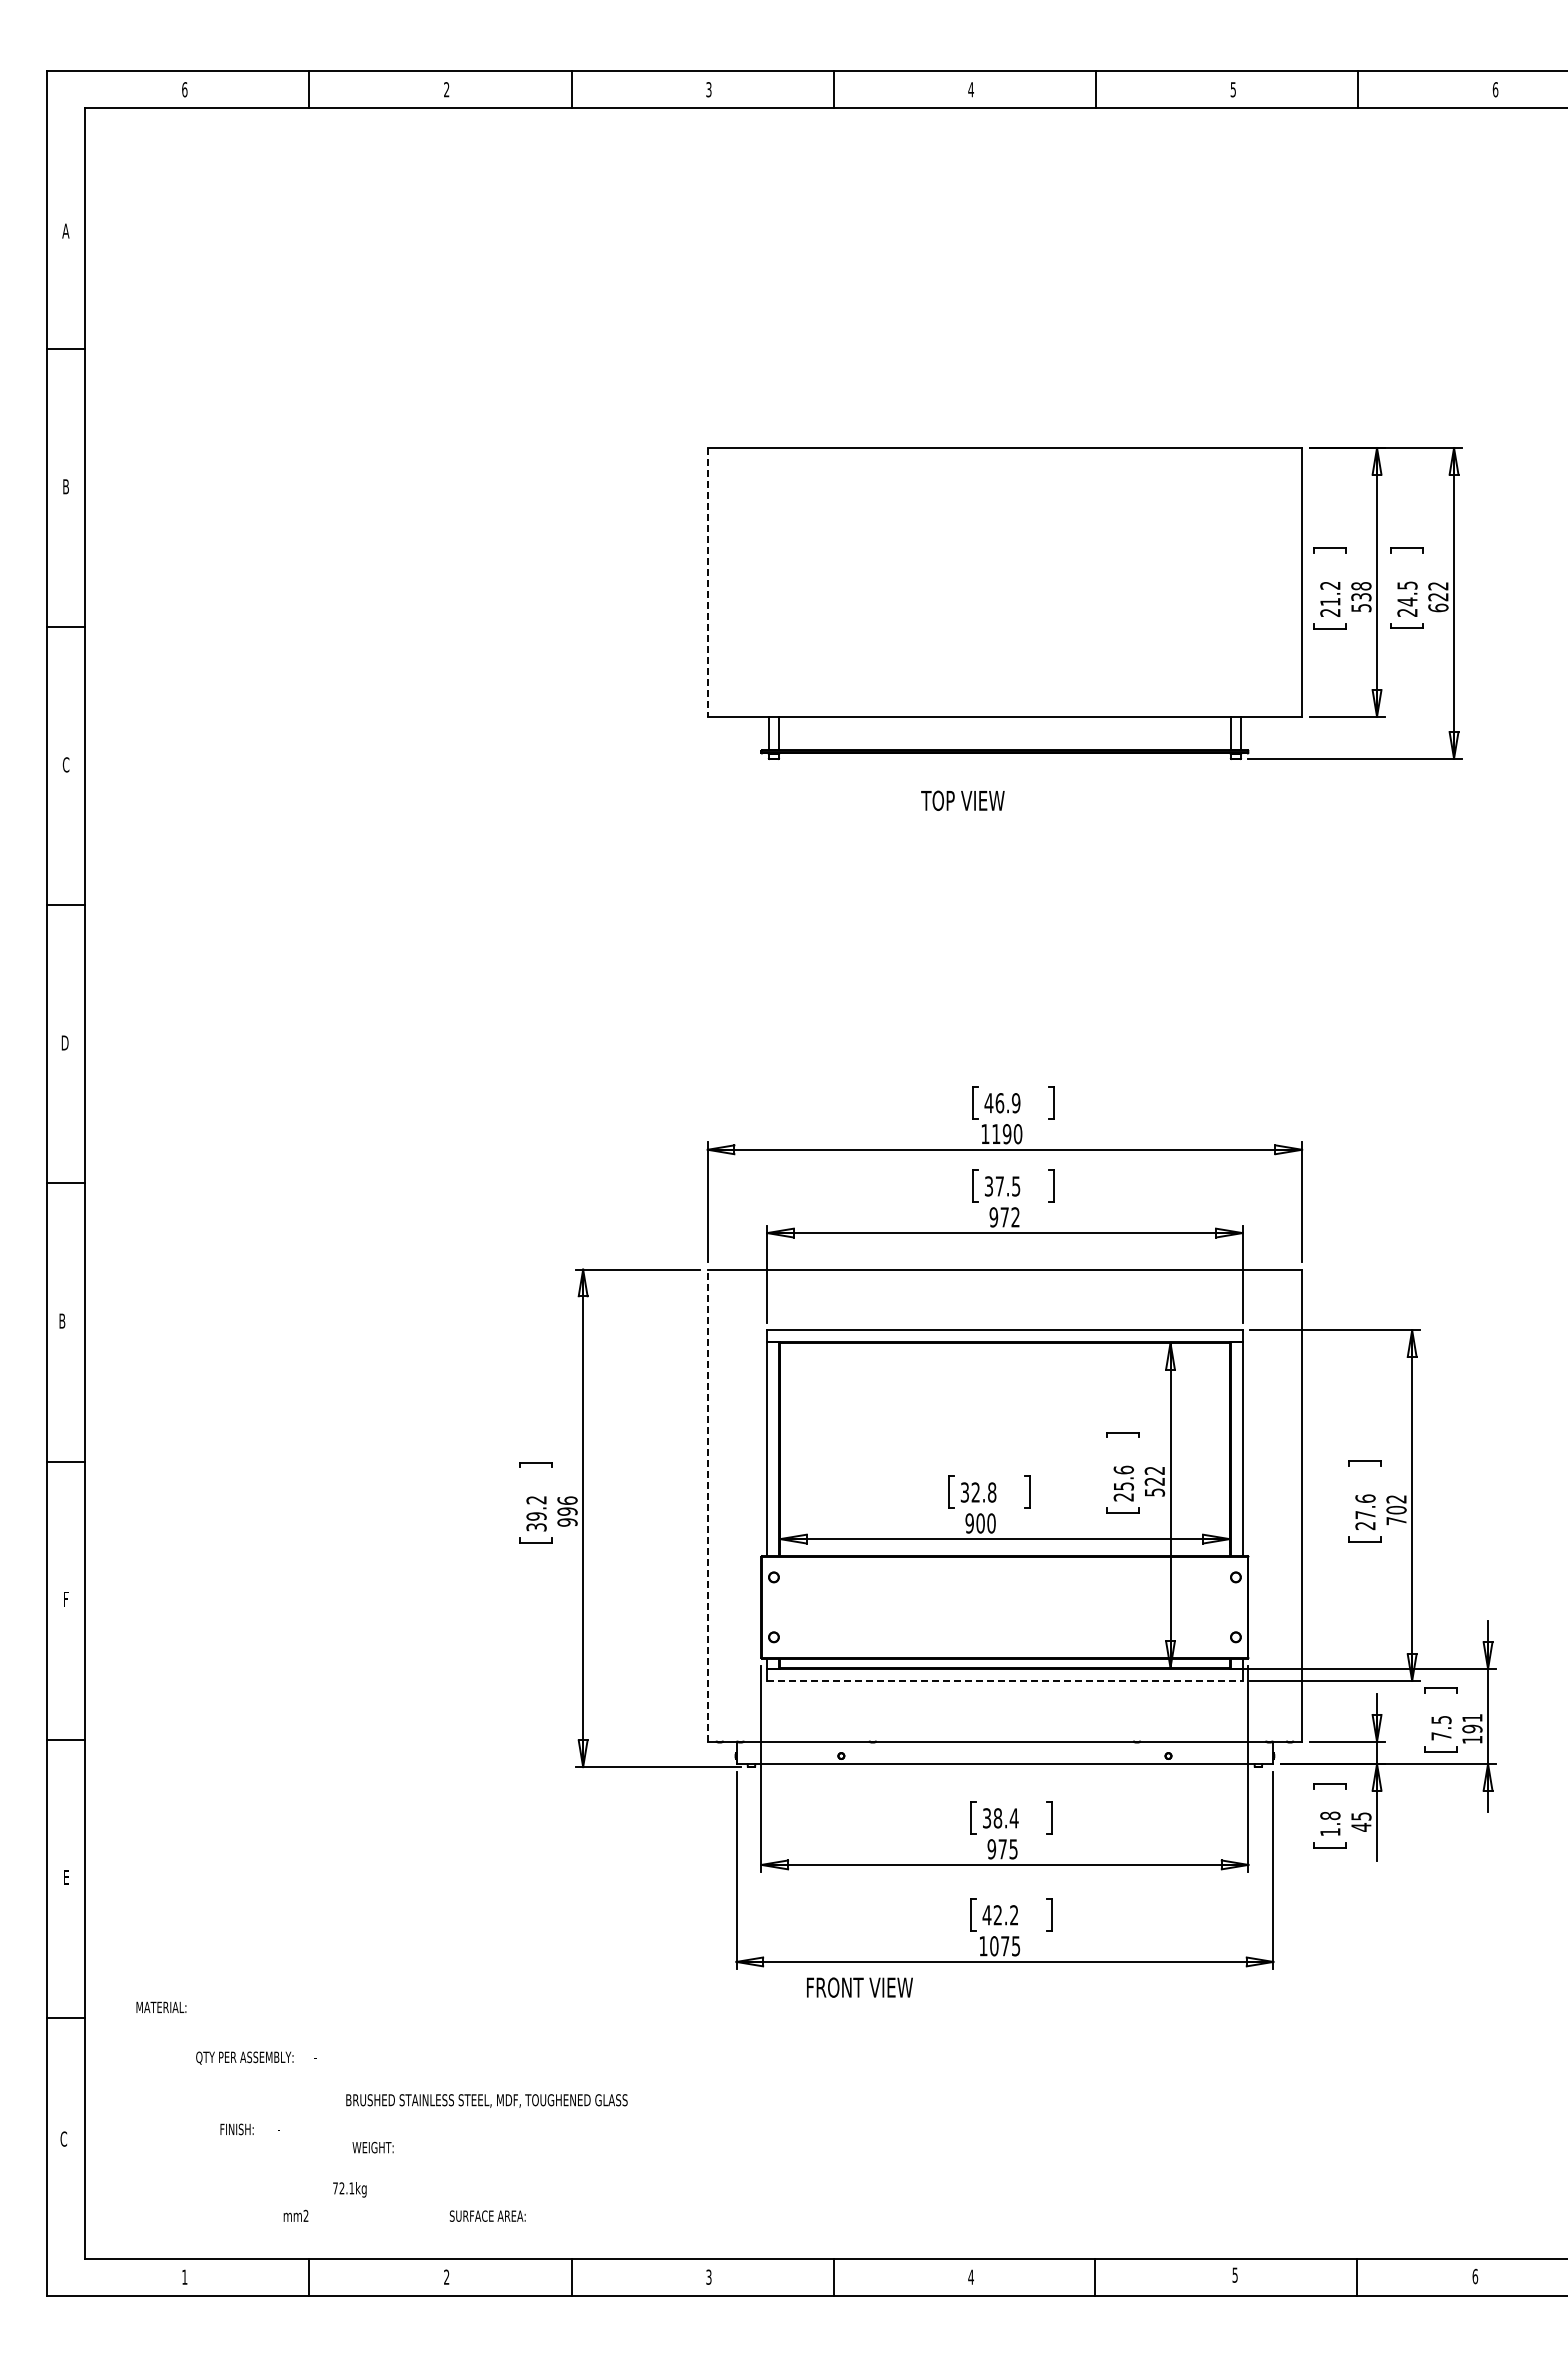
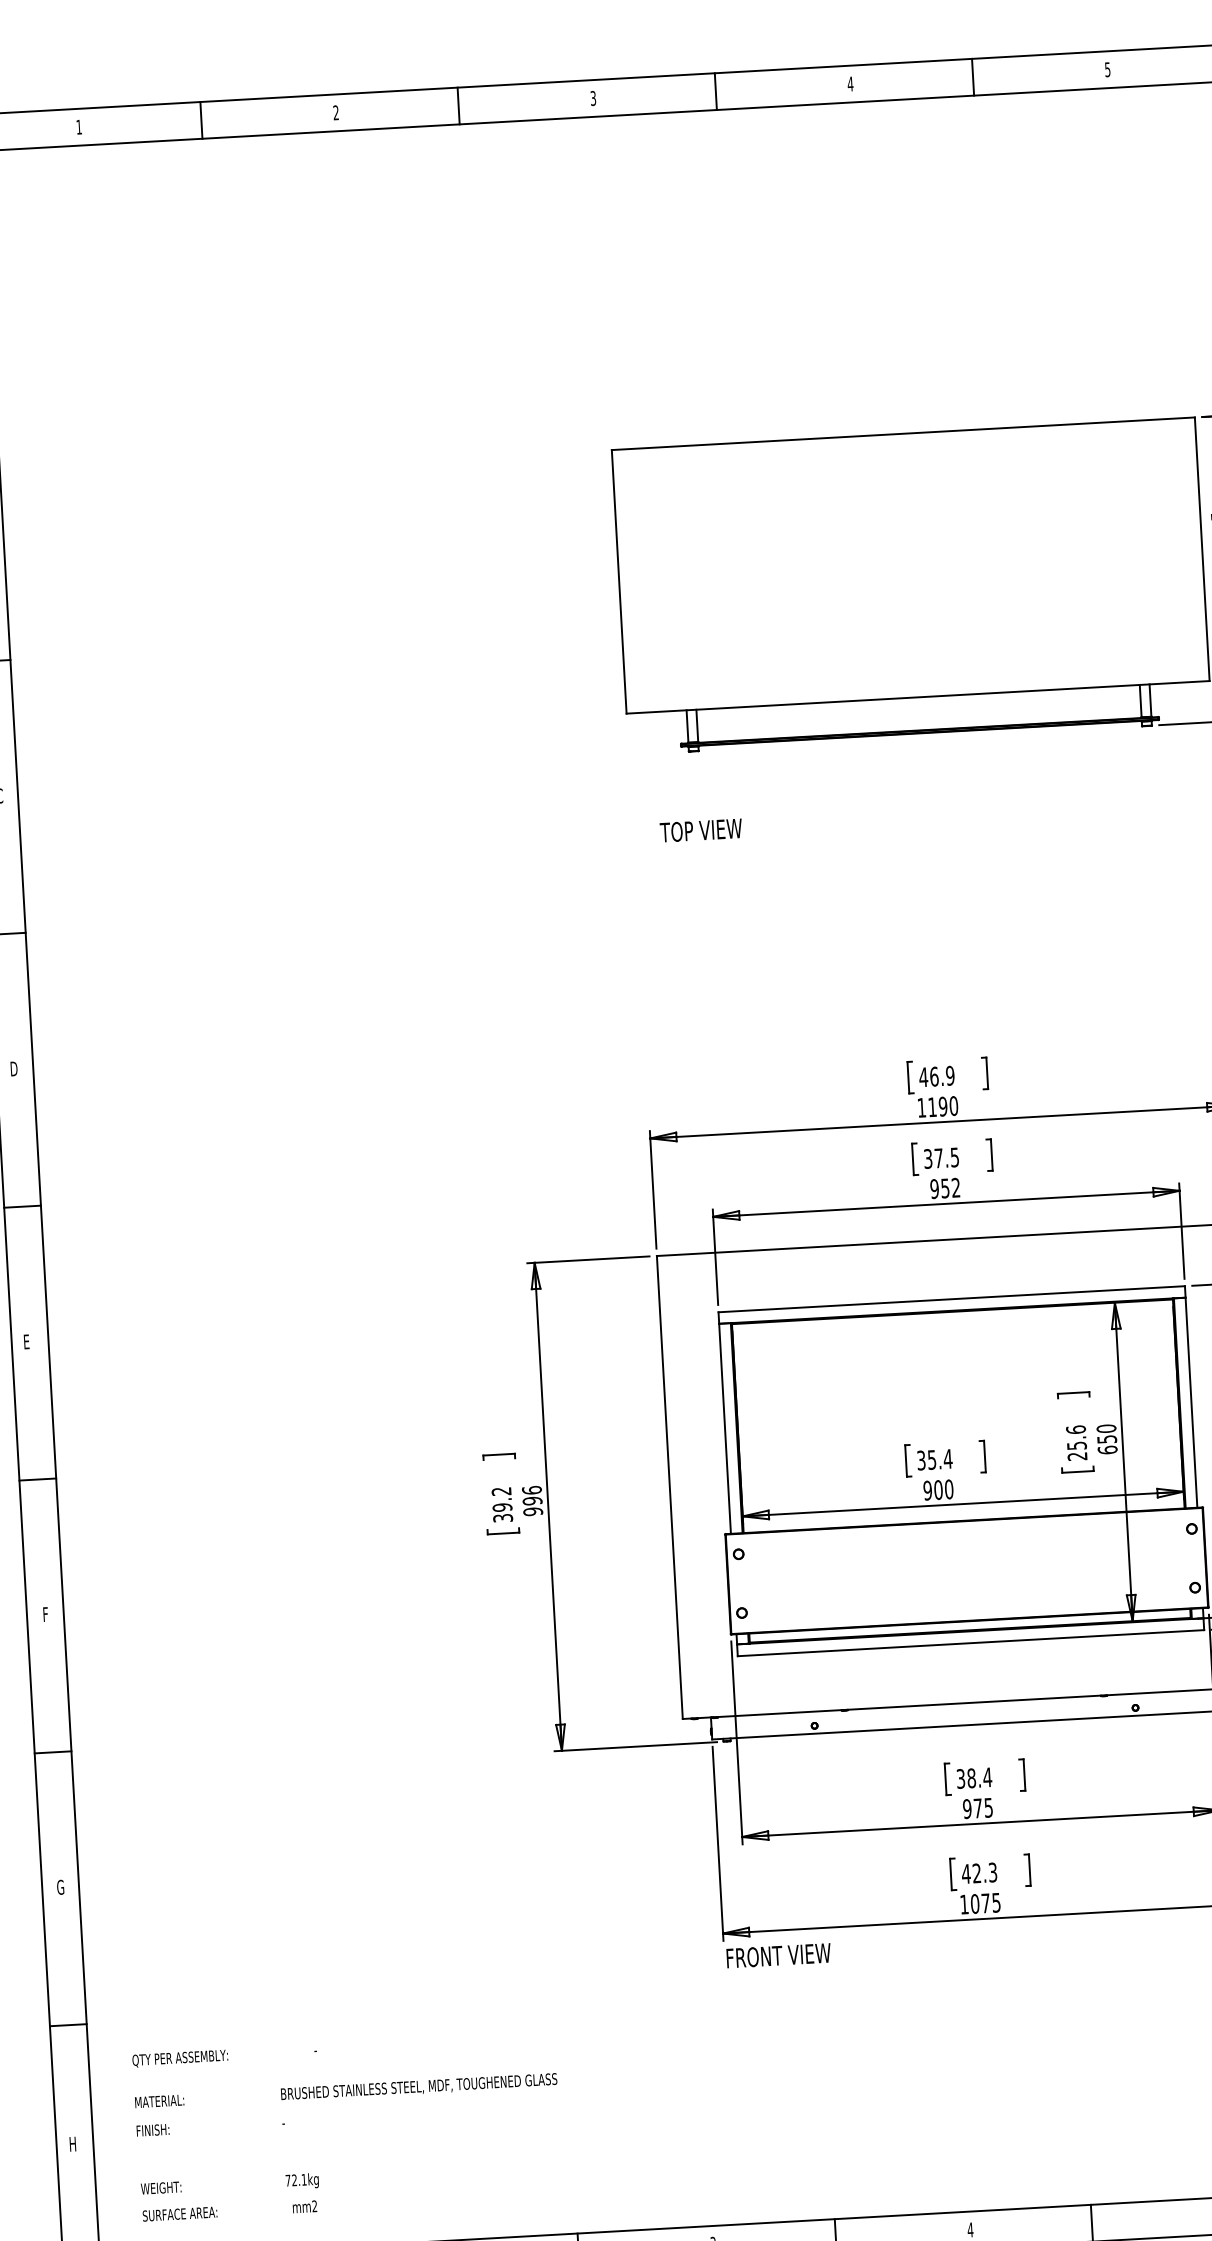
text: (184, 89) -> (78, 127), 6 -> 1
line: (707, 582) -> (618, 581), dashed -> solid
text: (962, 800) -> (700, 830), moved
text: (1004, 1217) -> (945, 1188), 972 -> 952
text: (62, 1320) -> (26, 1341), B -> E
text: (1154, 1481) -> (1106, 1439), 522 -> 650
text: (983, 1492) -> (939, 1459), 32.8 -> 35.4
line: (707, 1505) -> (669, 1487), dashed -> solid
line: (1004, 1680) -> (970, 1642), dashed -> solid
text: (65, 1877) -> (60, 1887), E -> G
text: (1014, 1915) -> (993, 1872), 42.2 -> 42.3
text: (859, 1987) -> (778, 1955), moved
text: (161, 2006) -> (159, 2100), moved
text: (244, 2057) -> (179, 2057), moved
text: (486, 2100) -> (418, 2086), moved
text: (236, 2129) -> (152, 2130), moved
text: (63, 2138) -> (72, 2143), C -> H
text: (372, 2147) -> (160, 2187), moved
text: (349, 2189) -> (301, 2181), moved
text: (487, 2215) -> (179, 2213), moved

